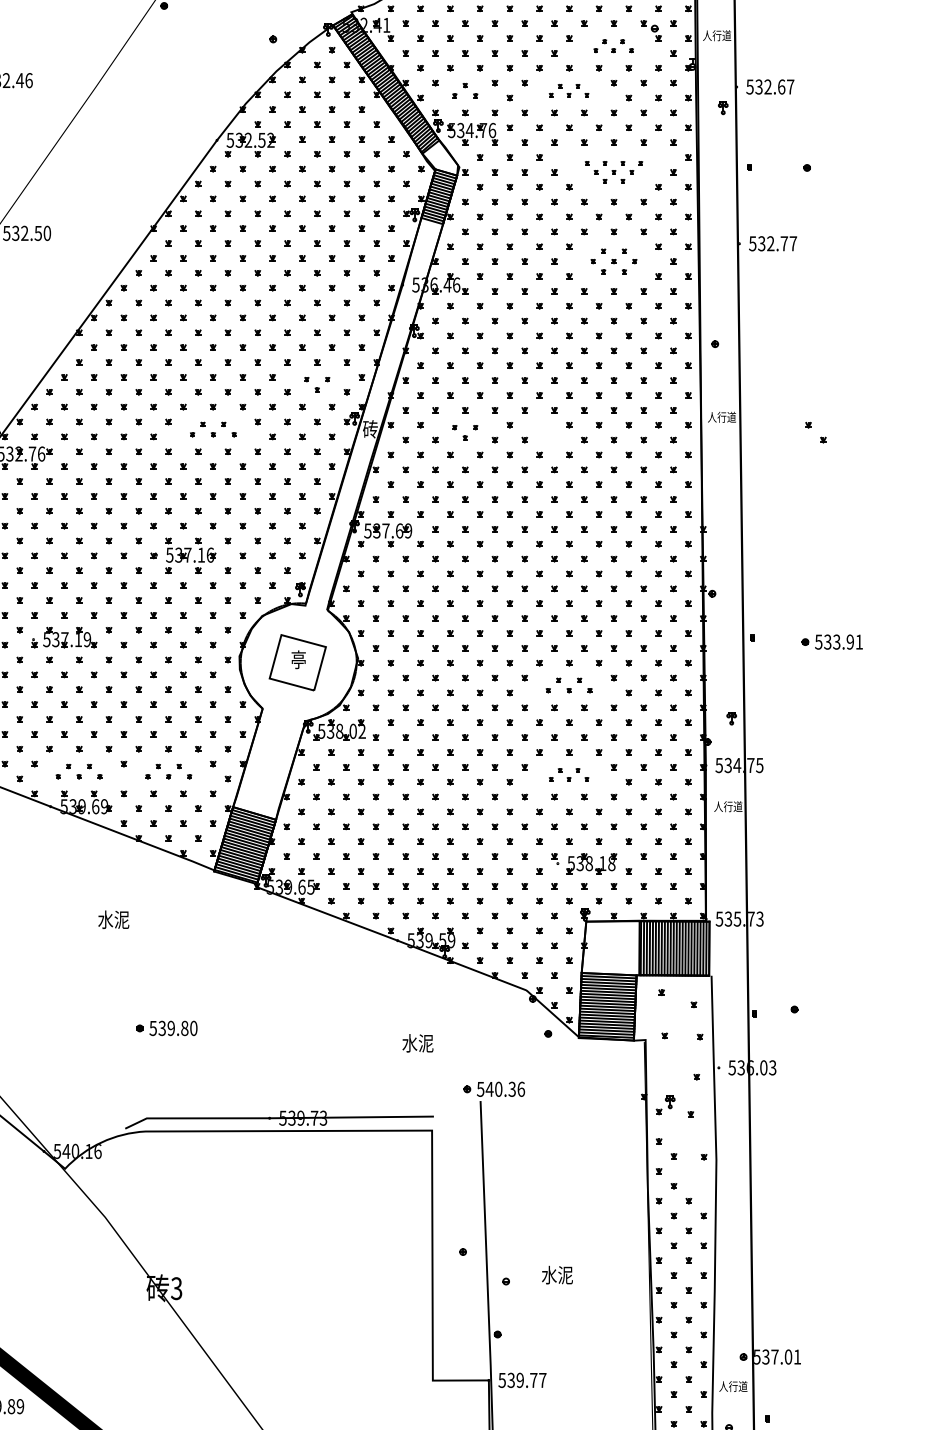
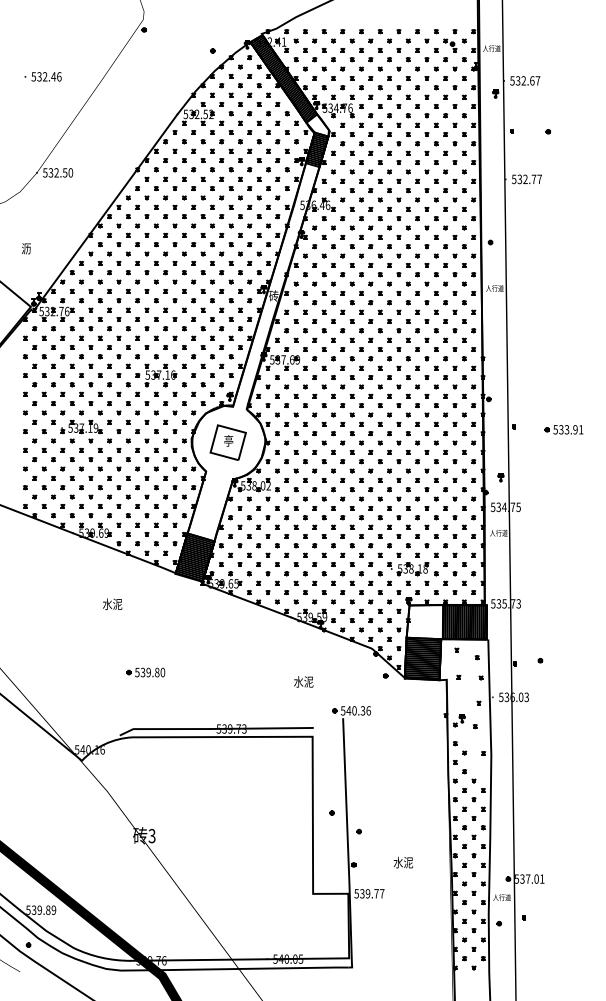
part: (613, 46) -> (426, 55), size x1.67
part: (465, 91) -> (333, 83), size x1.43
part: (568, 91) -> (398, 83), size x1.67
part: (613, 172) -> (426, 134), size x1.67
part: (613, 261) -> (426, 190), size x1.43
part: (317, 383) -> (240, 267), size x1.43
part: (213, 430) -> (175, 296), size x1.43
part: (465, 433) -> (333, 298), size x1.43
part: (815, 433) -> (384, 298), moved
part: (568, 684) -> (398, 456), size x1.43
part: (78, 772) -> (90, 511), size x1.43
part: (169, 772) -> (147, 511), size x1.43
part: (568, 775) -> (398, 513), size x1.67
text: (557, 1274) -> (403, 862), moved

